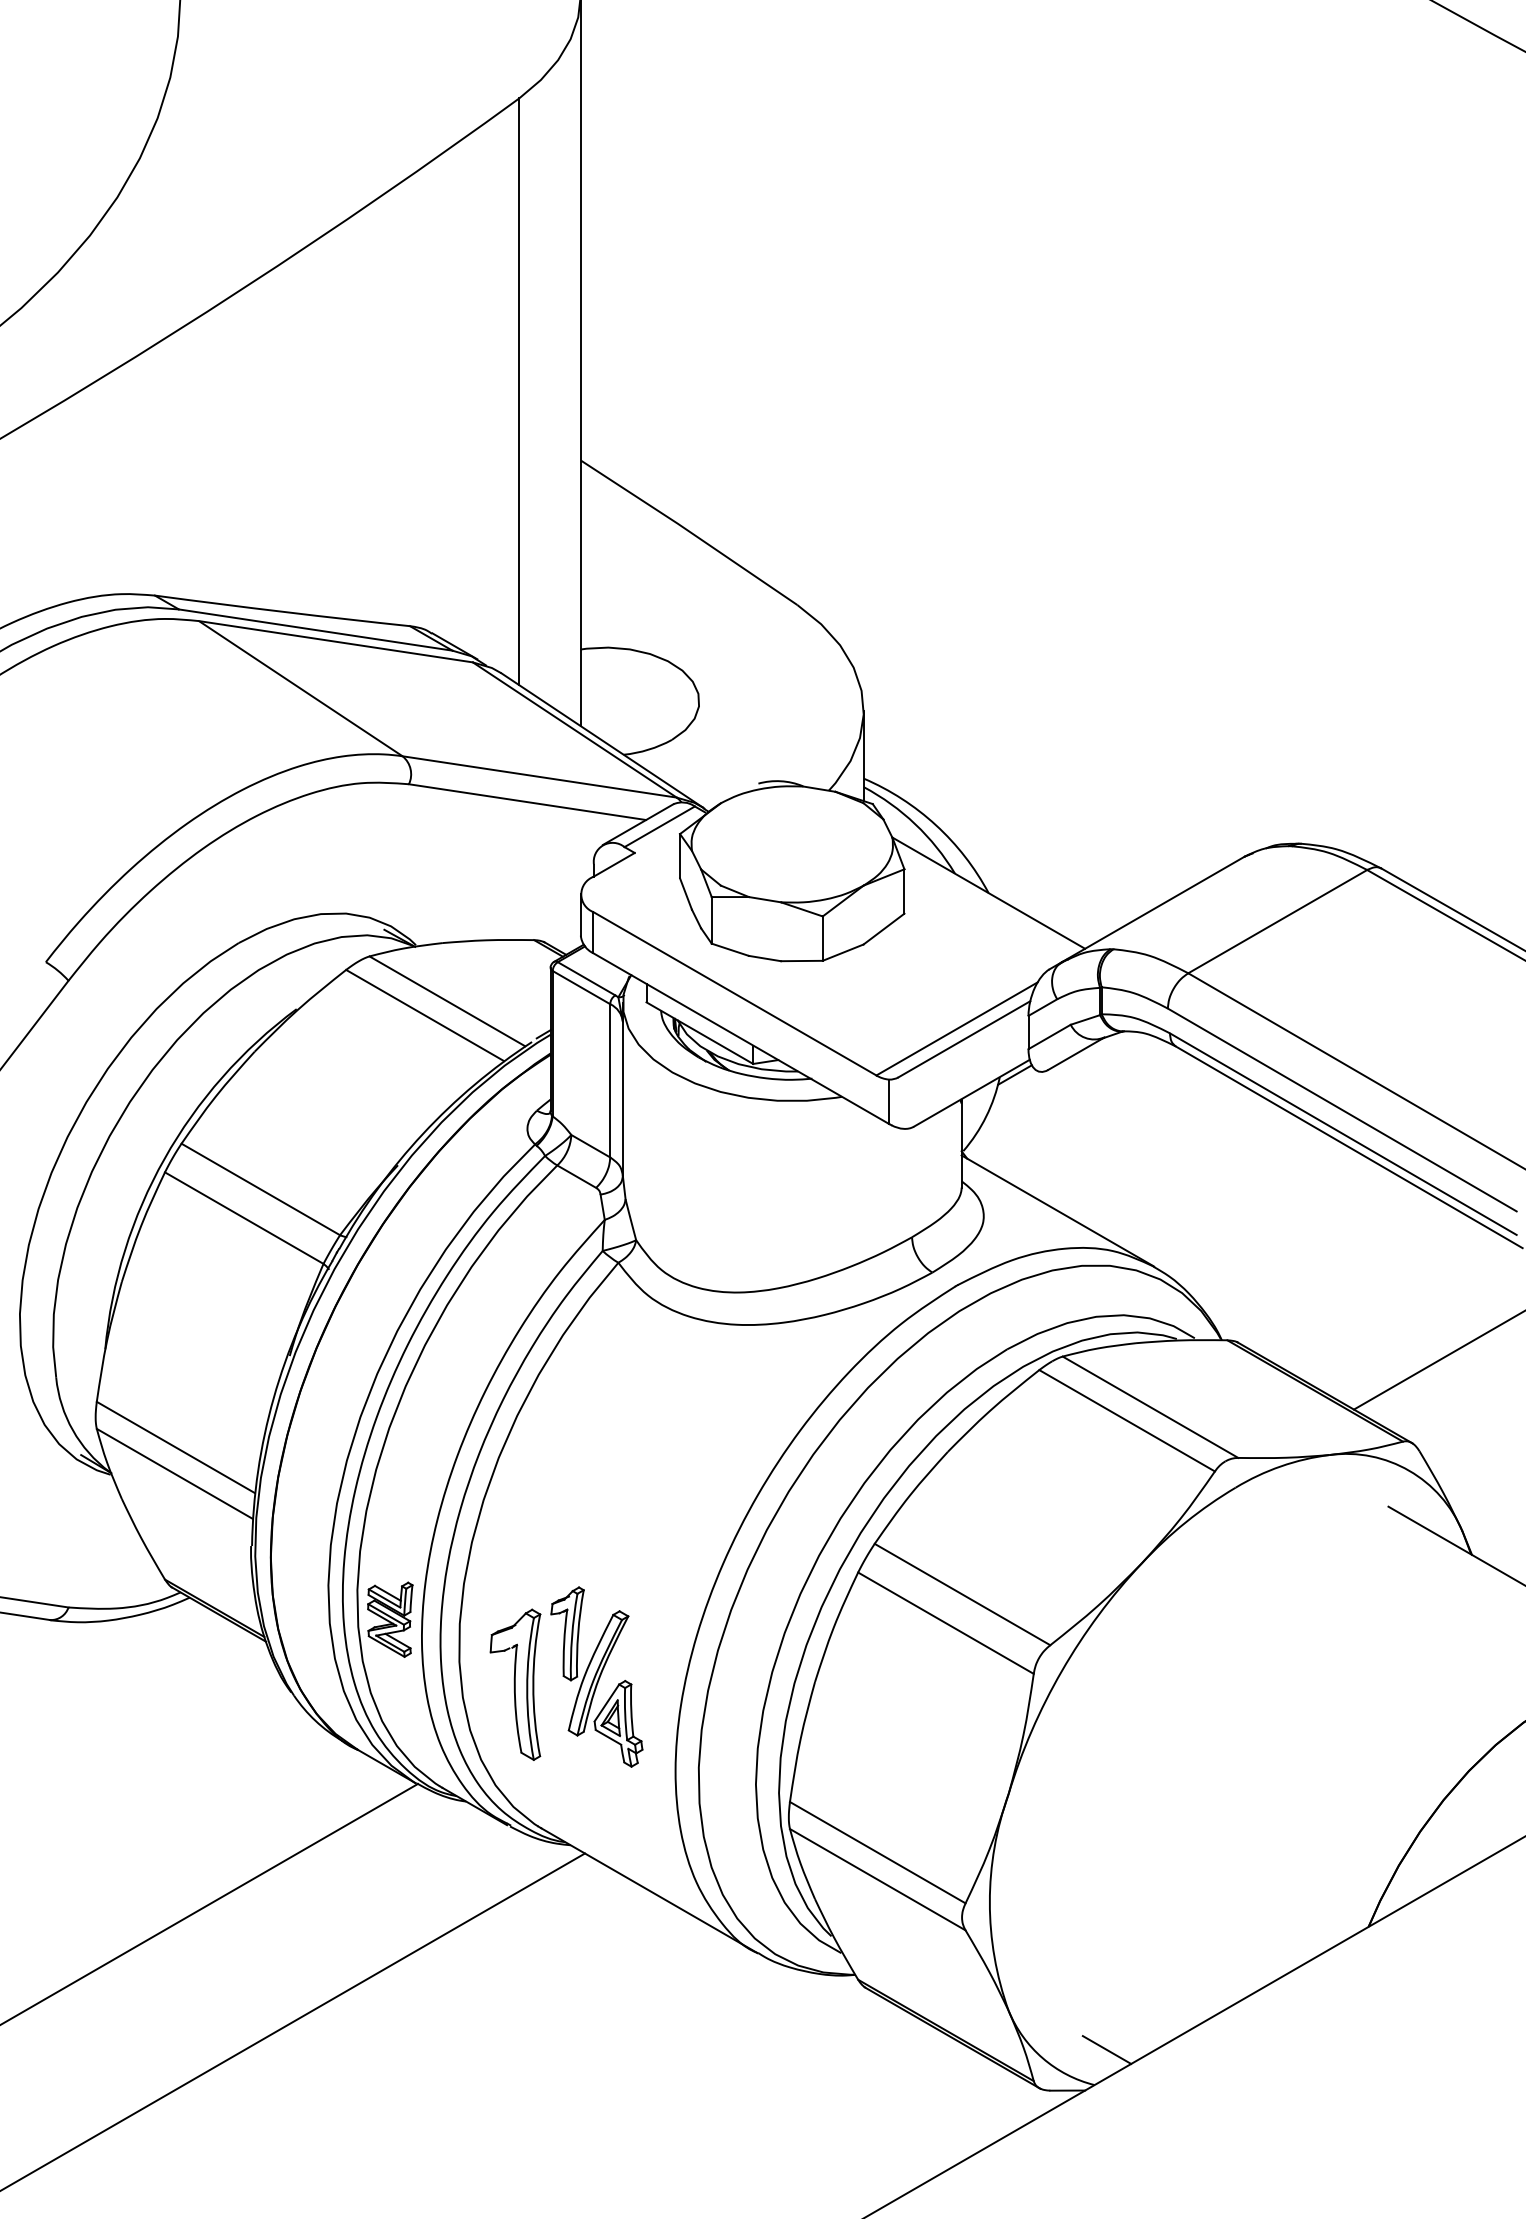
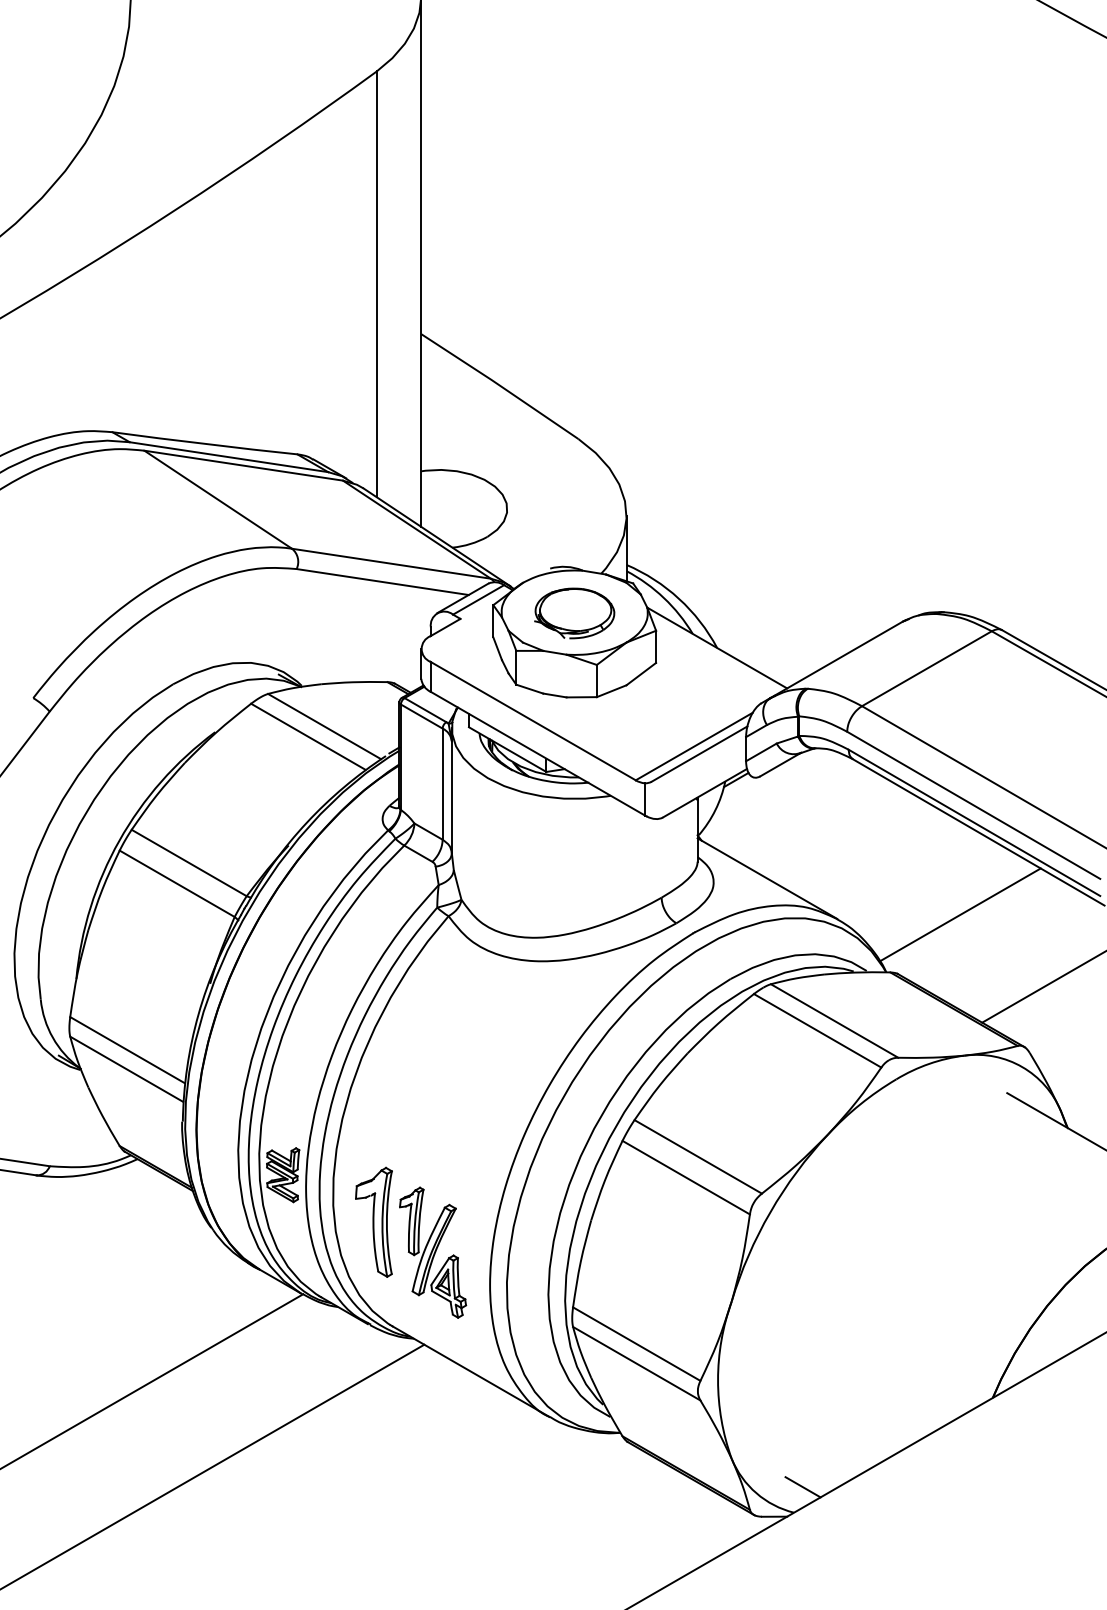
part: (791, 845) -> (574, 613), added
line: (1322, 1260) -> (959, 914), added
part: (597, 1676) -> (433, 1252), moved

